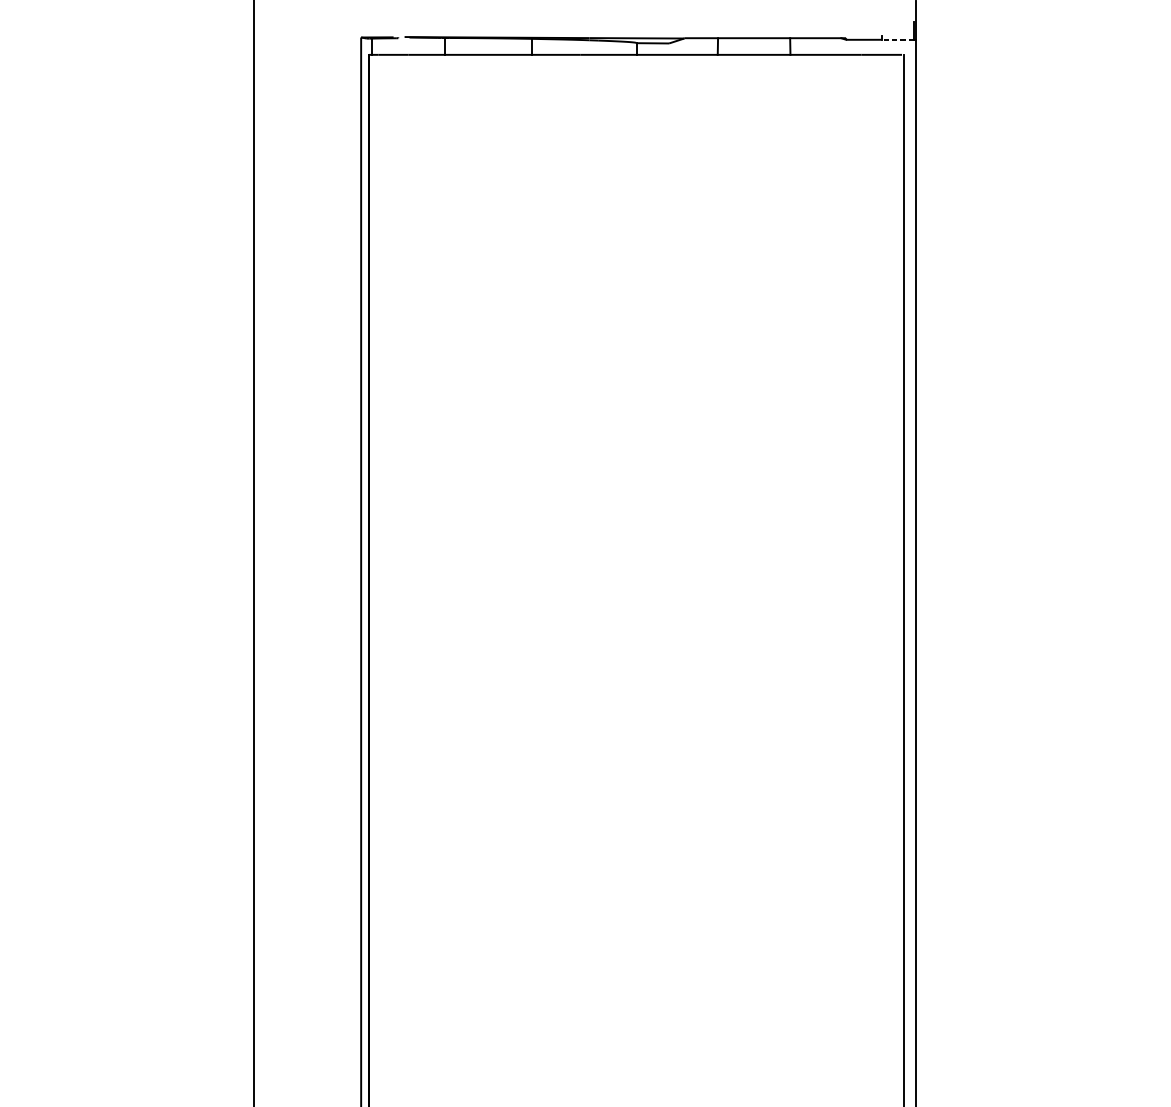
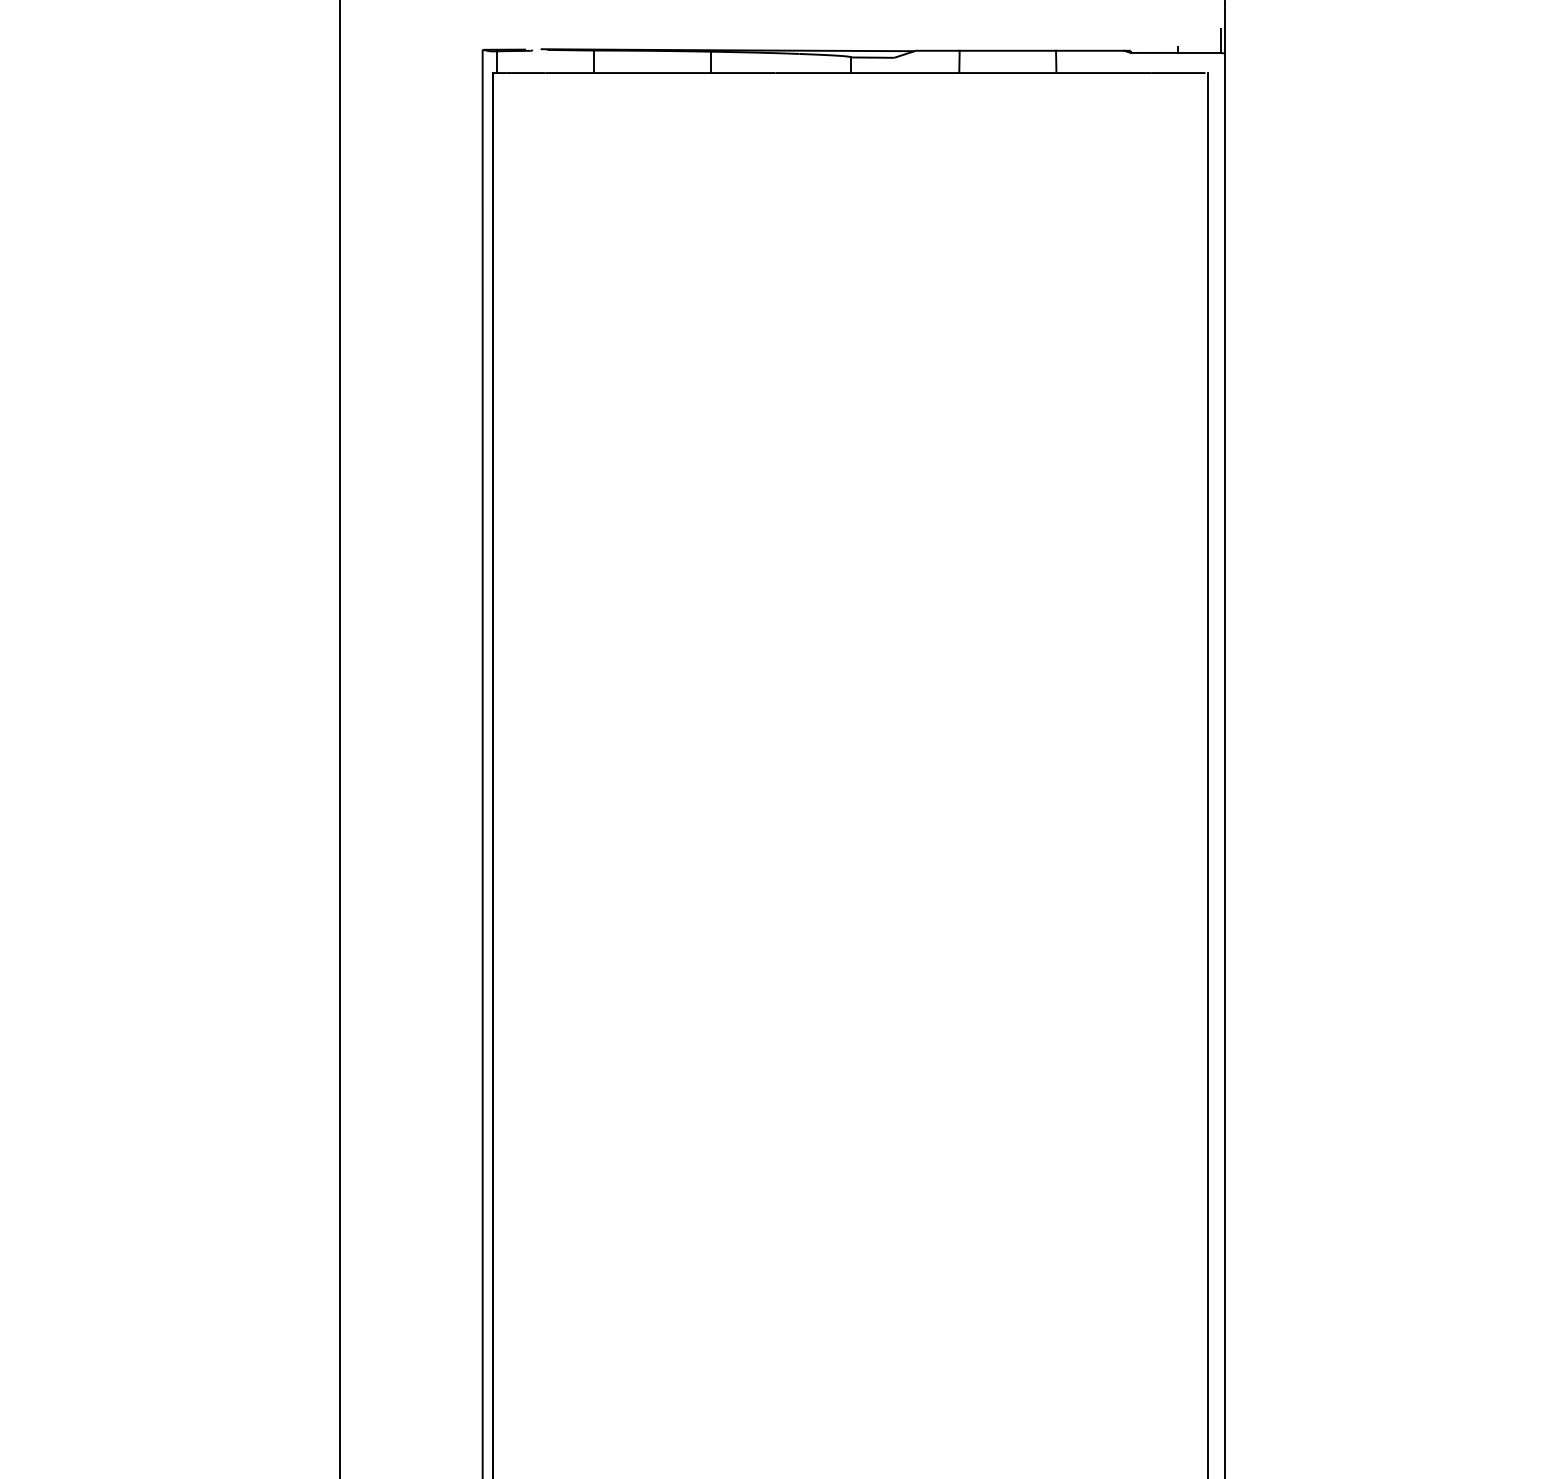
line: (897, 39) -> (1199, 52), dashed -> solid

